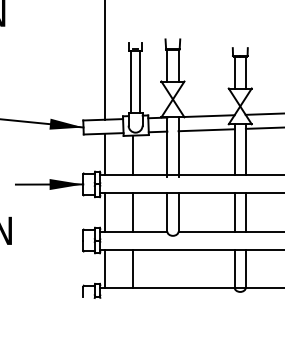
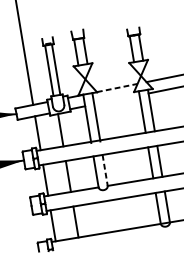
line: (209, 116) -> (117, 88), solid -> dashed
line: (206, 130) -> (116, 100), removed
line: (178, 212) -> (105, 170), solid -> dashed

